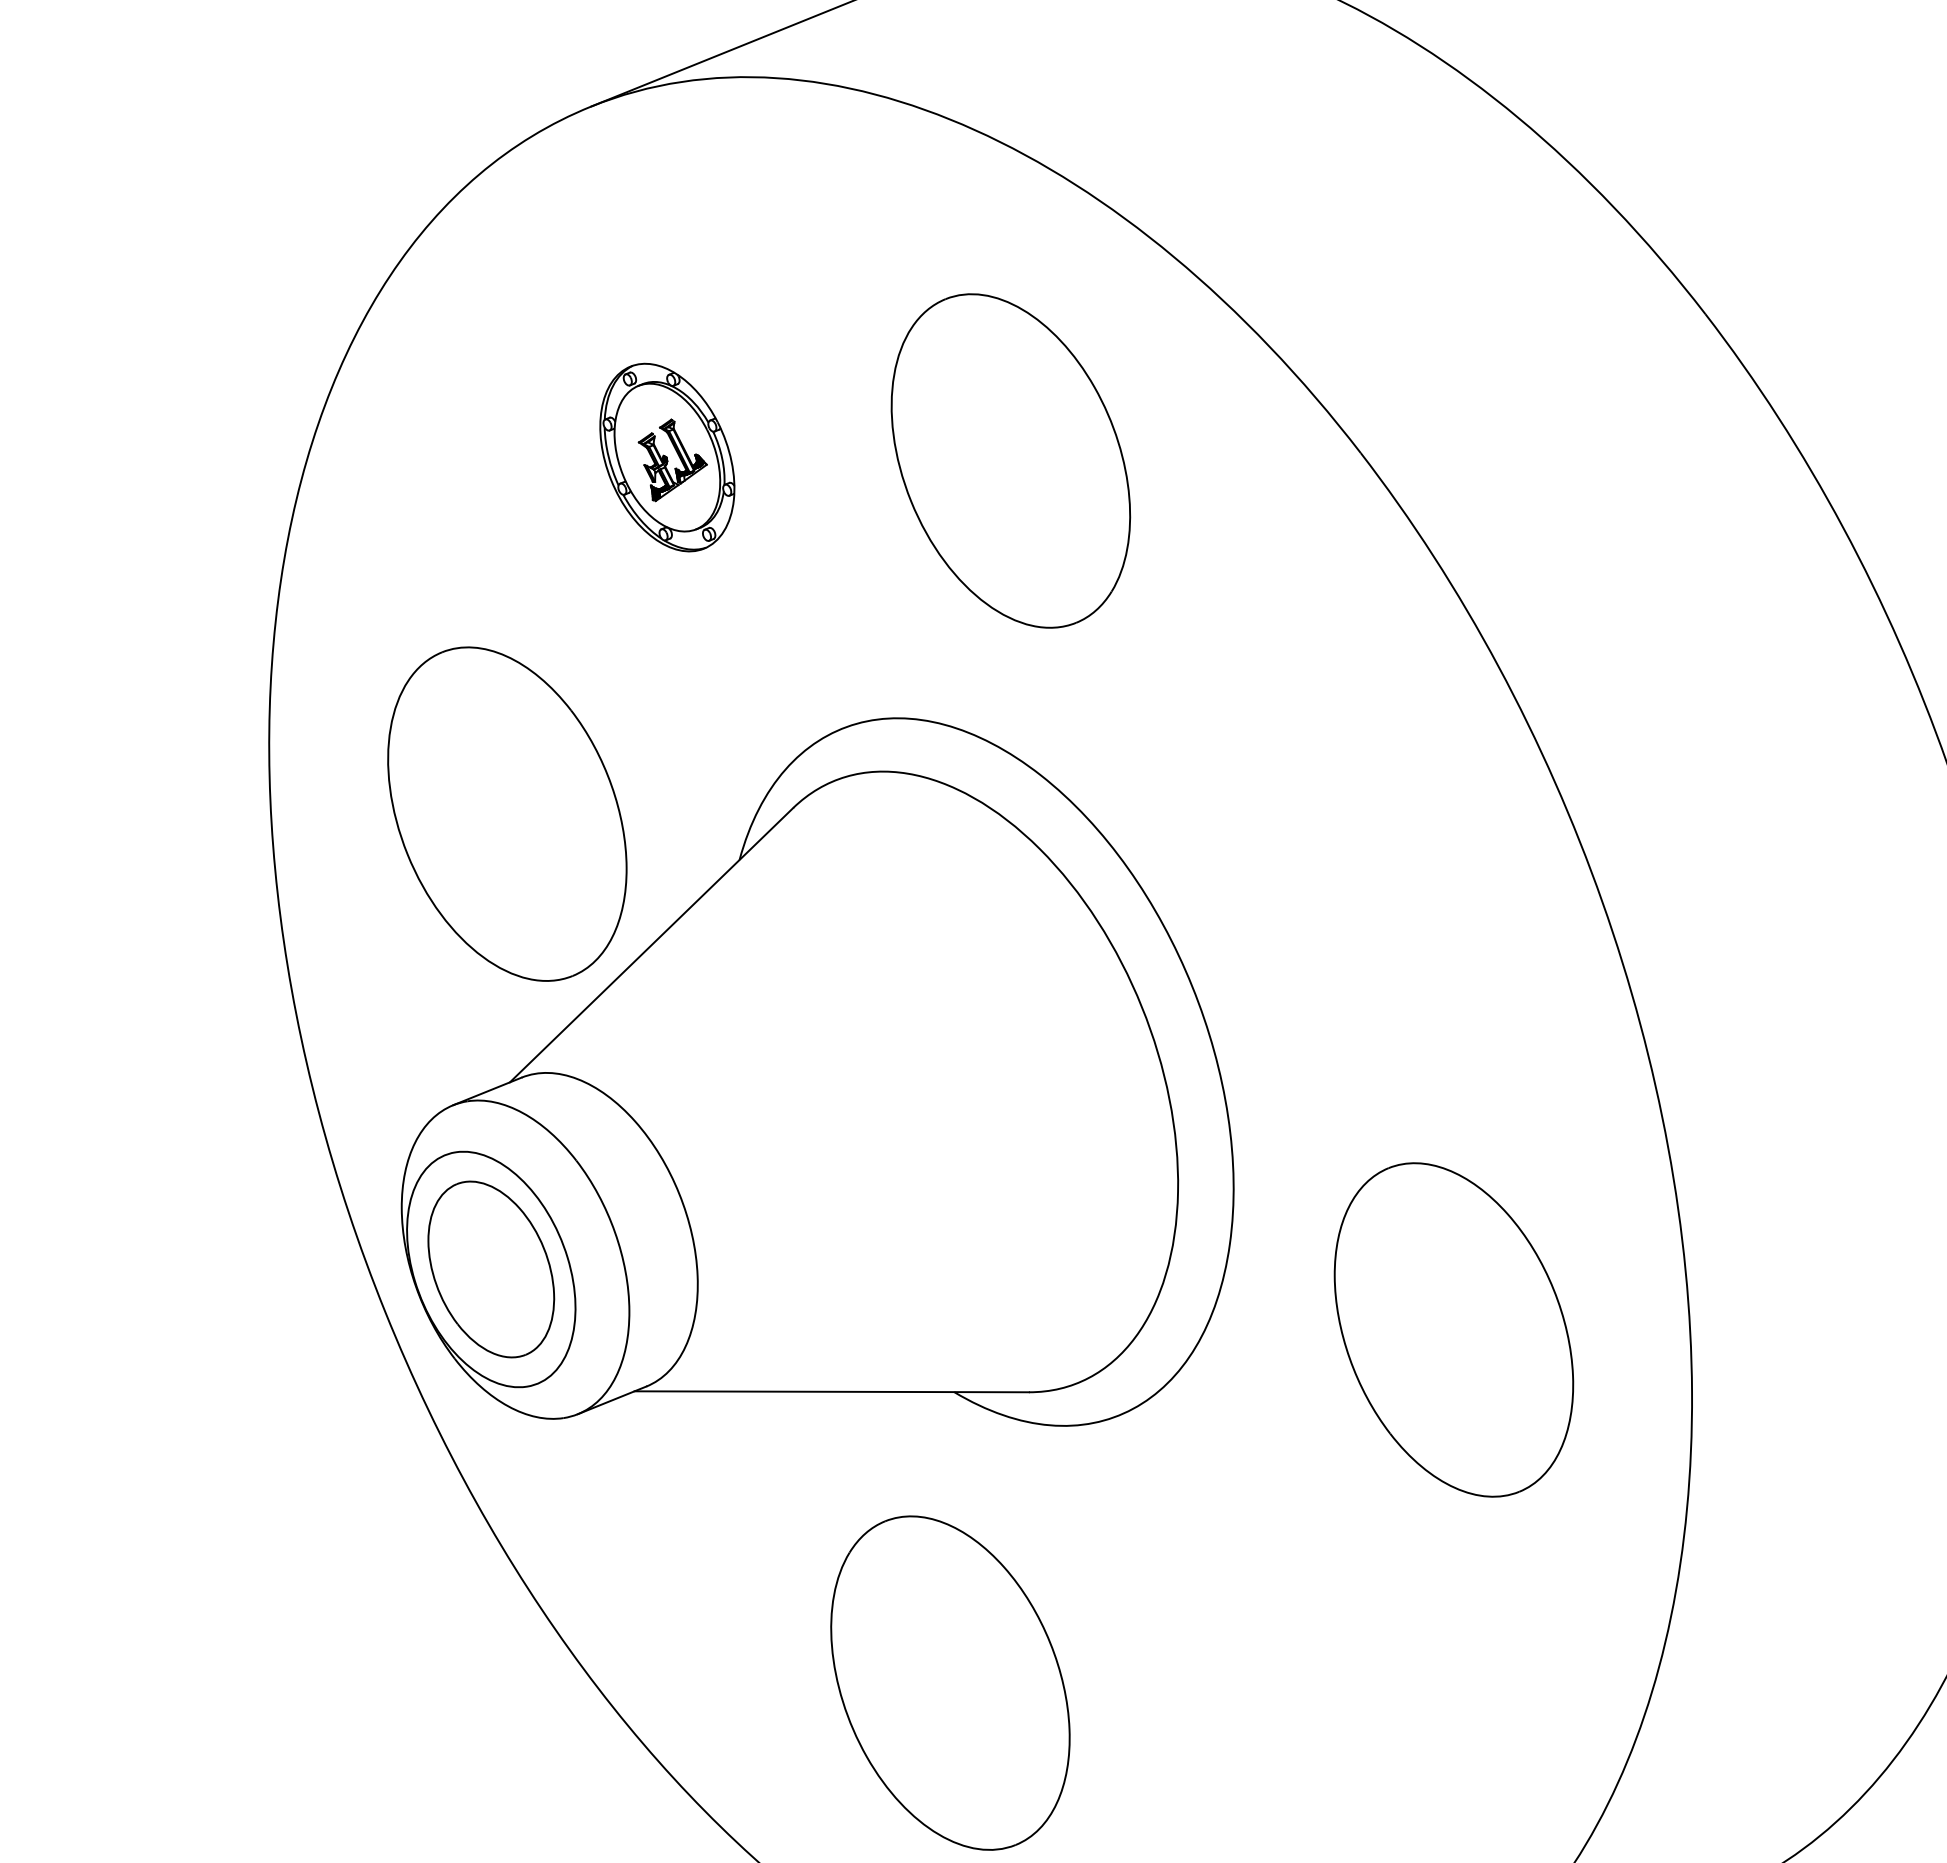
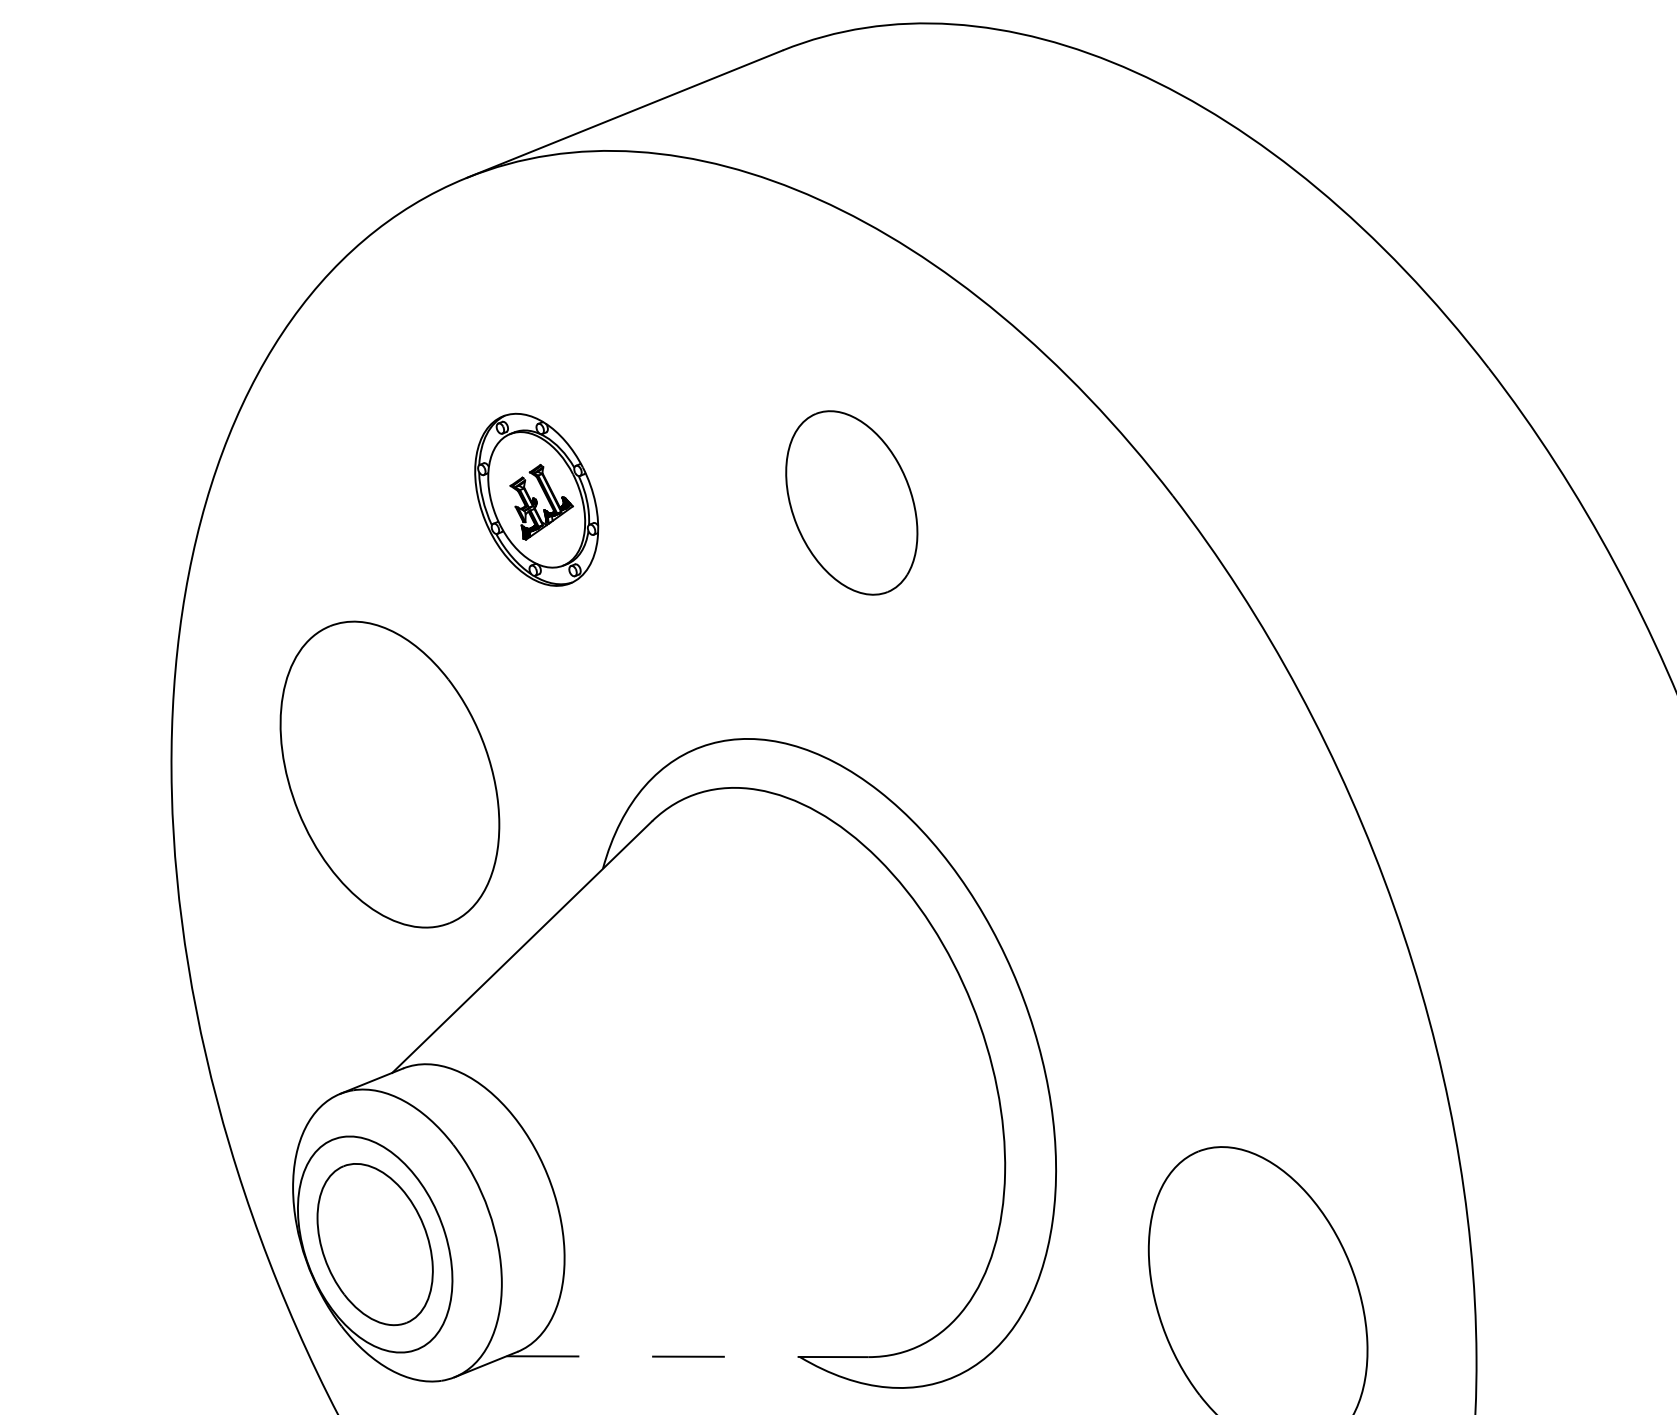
part: (1010, 460) -> (851, 502), size x0.6
part: (507, 813) -> (390, 774), moved
line: (832, 1391) -> (688, 1356), solid -> dashed

